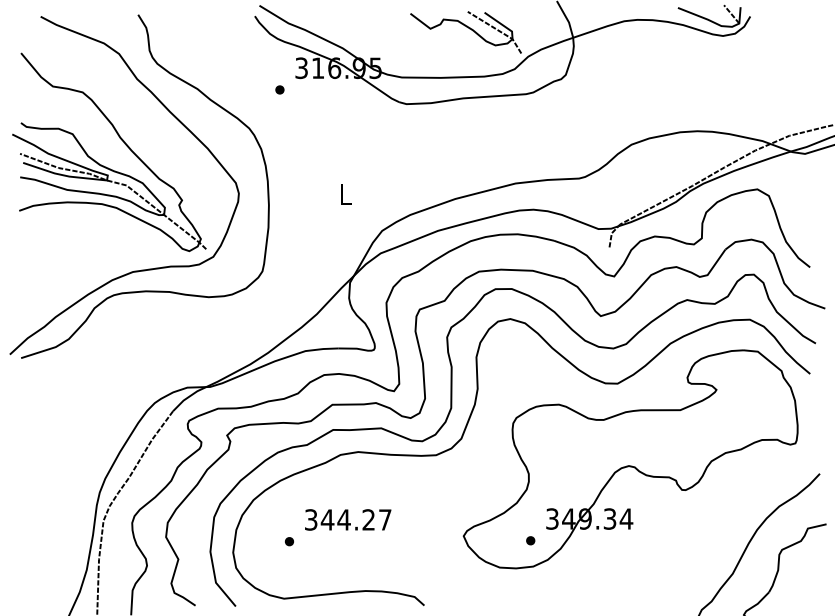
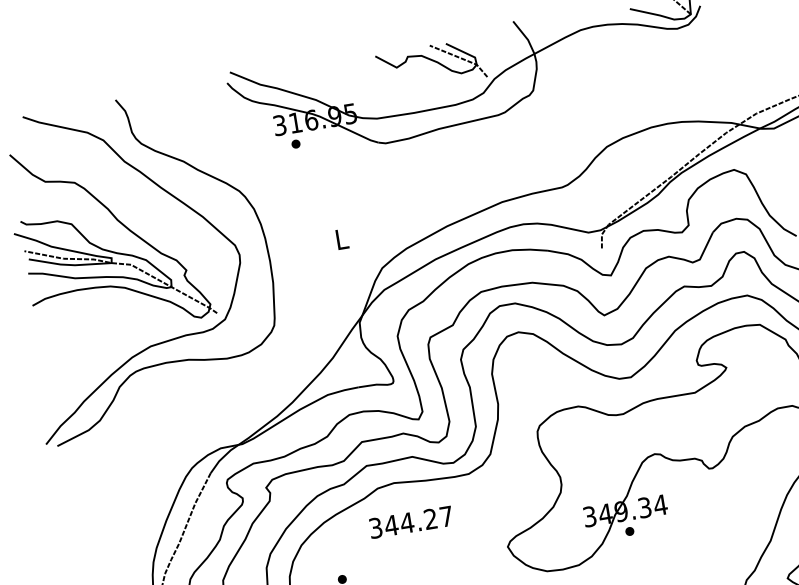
part: (279, 89) -> (295, 143), moved
text: (348, 519) -> (411, 521), moved
part: (530, 540) -> (629, 531), moved

